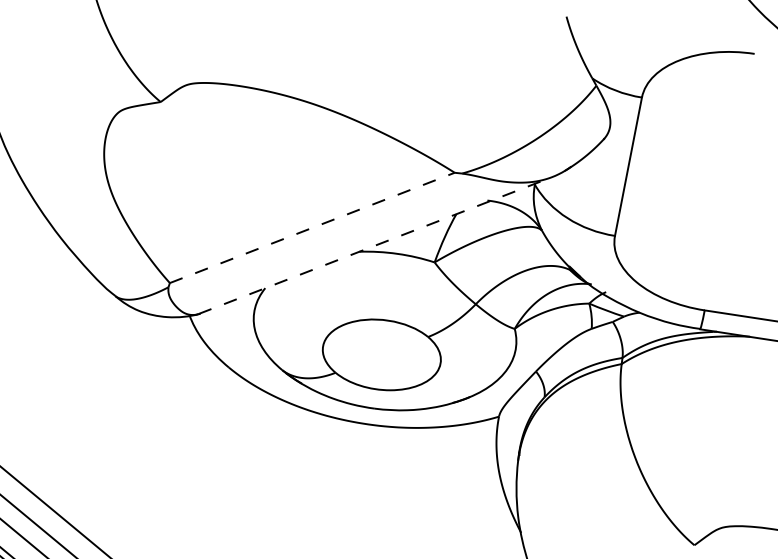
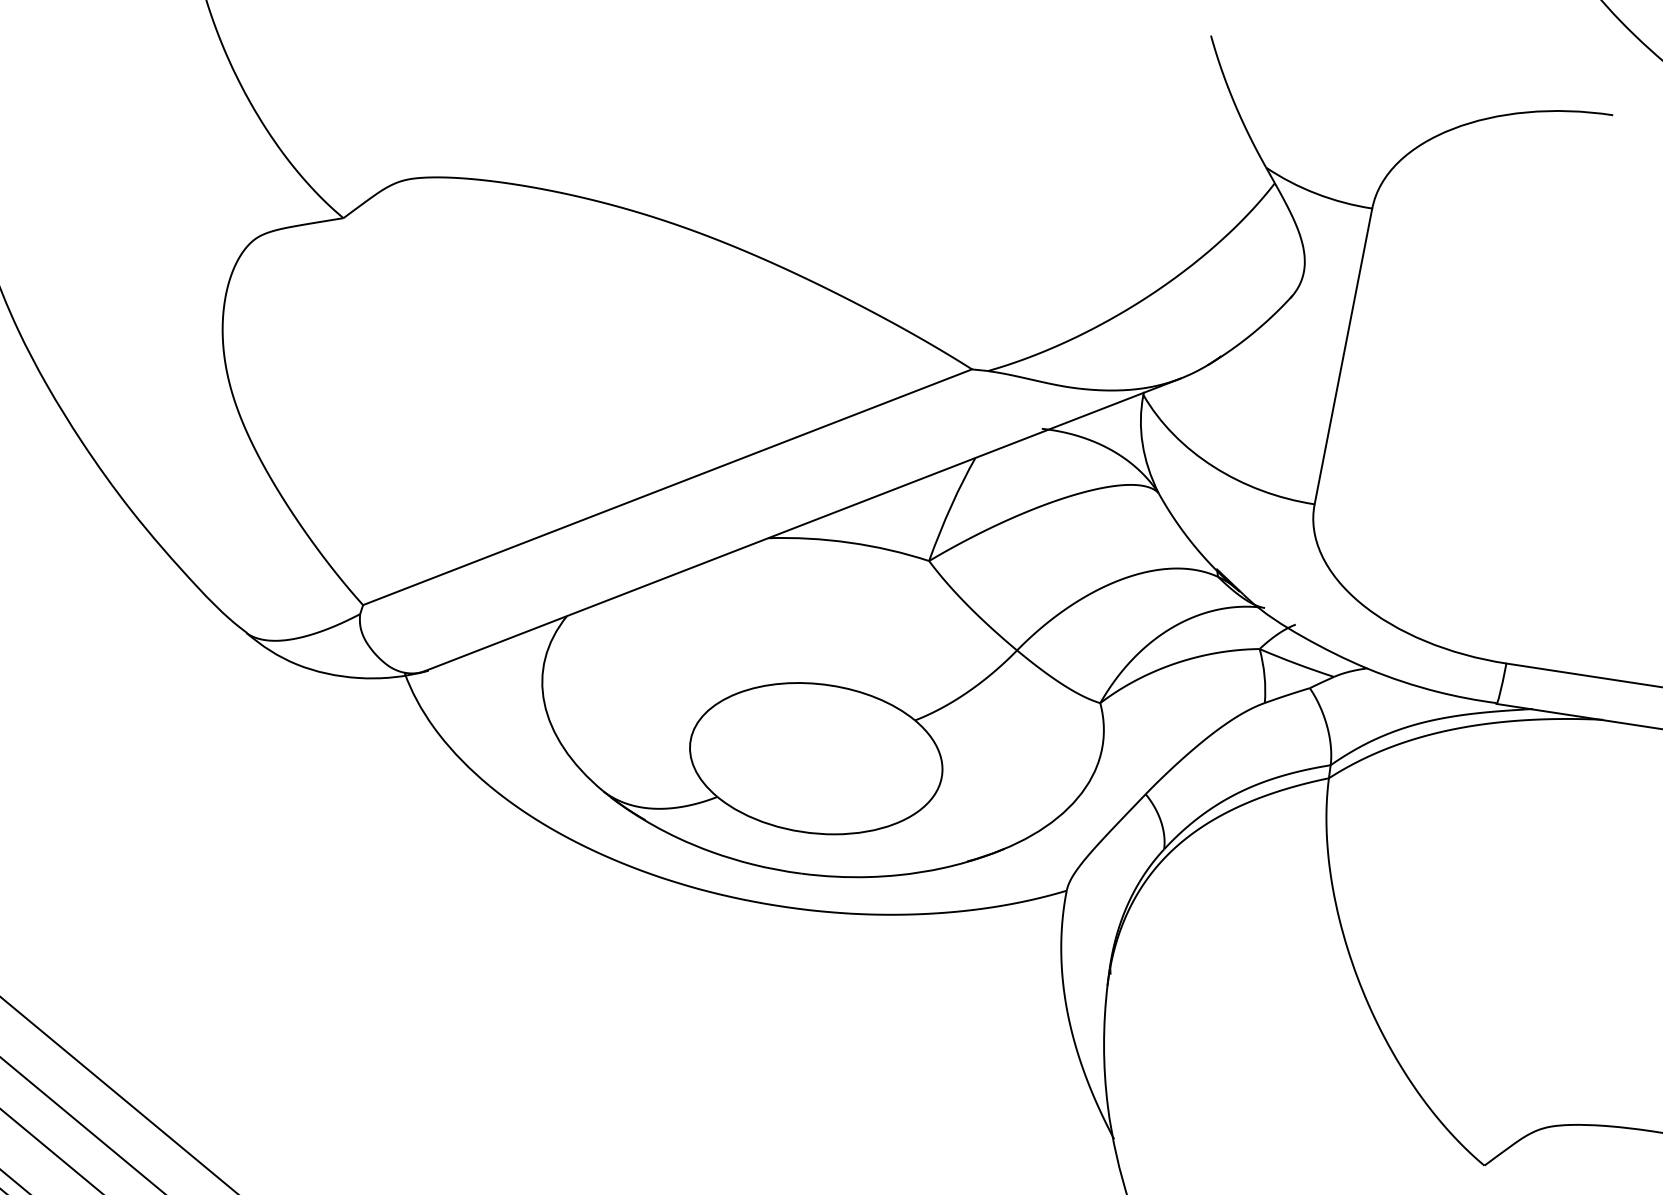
line: (312, 227) -> (667, 486), dashed -> solid
line: (375, 245) -> (802, 524), dashed -> solid

